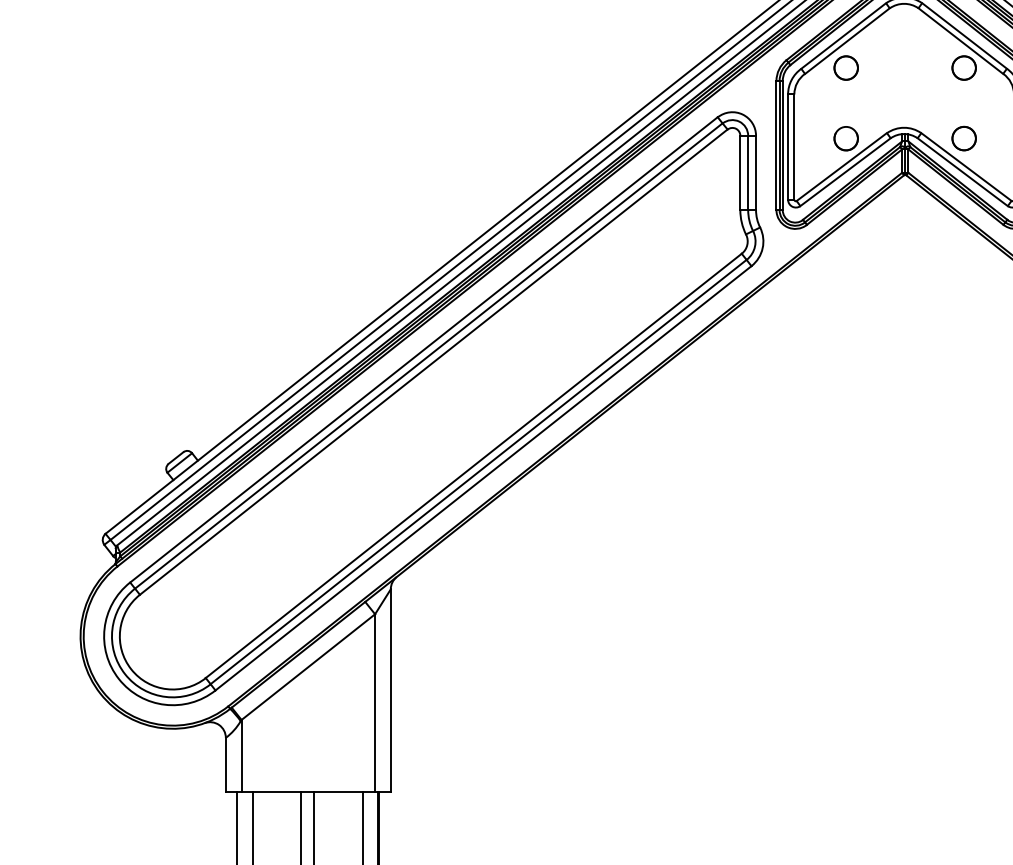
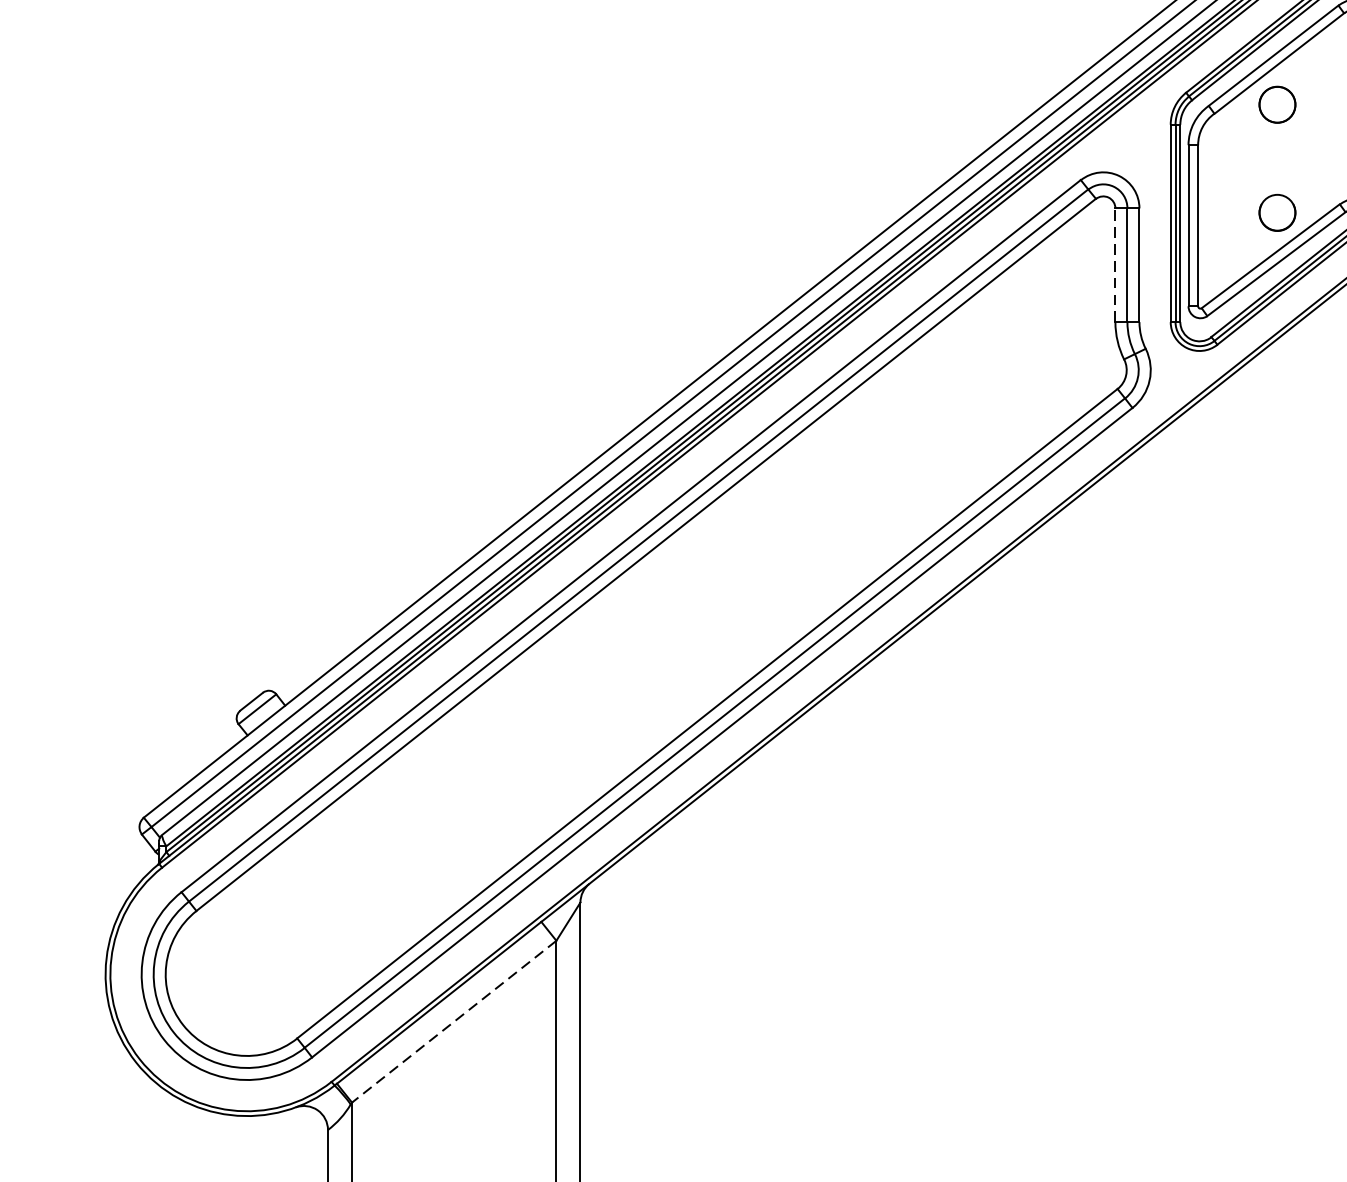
line: (740, 172) -> (1115, 264), solid -> dashed
line: (307, 667) -> (452, 1022), solid -> dashed

